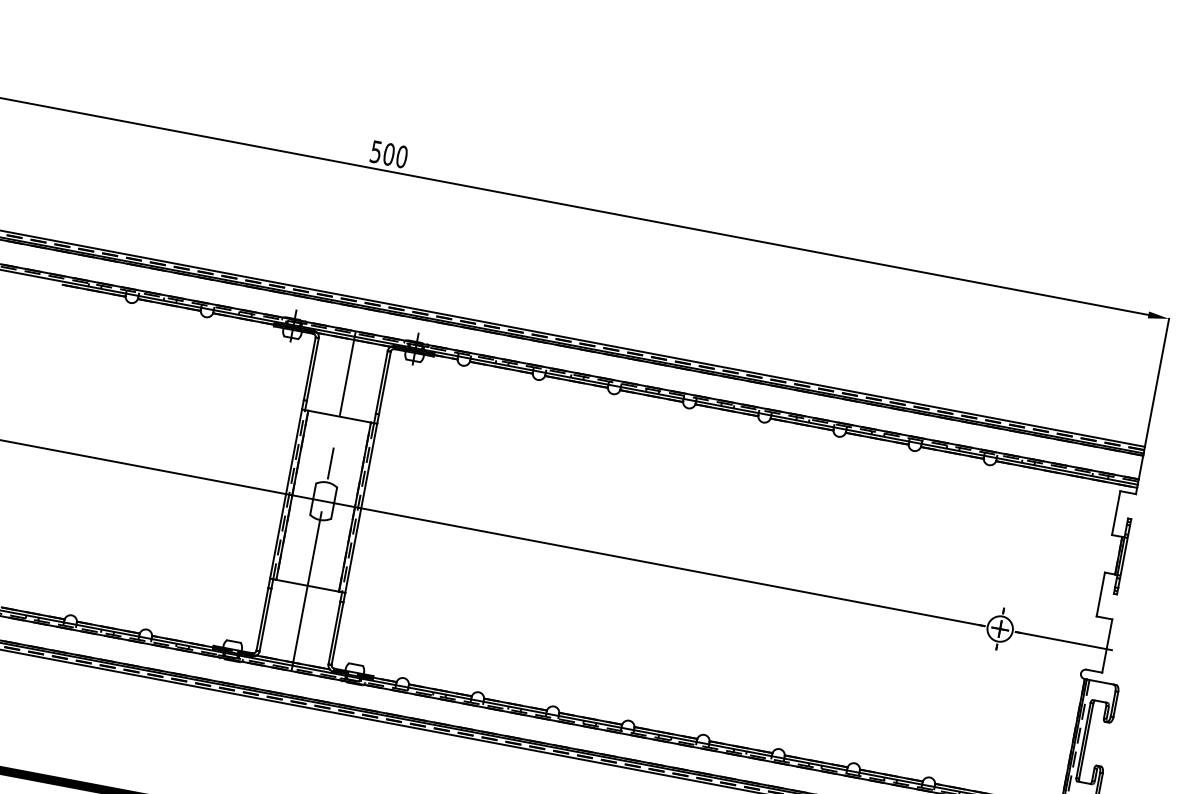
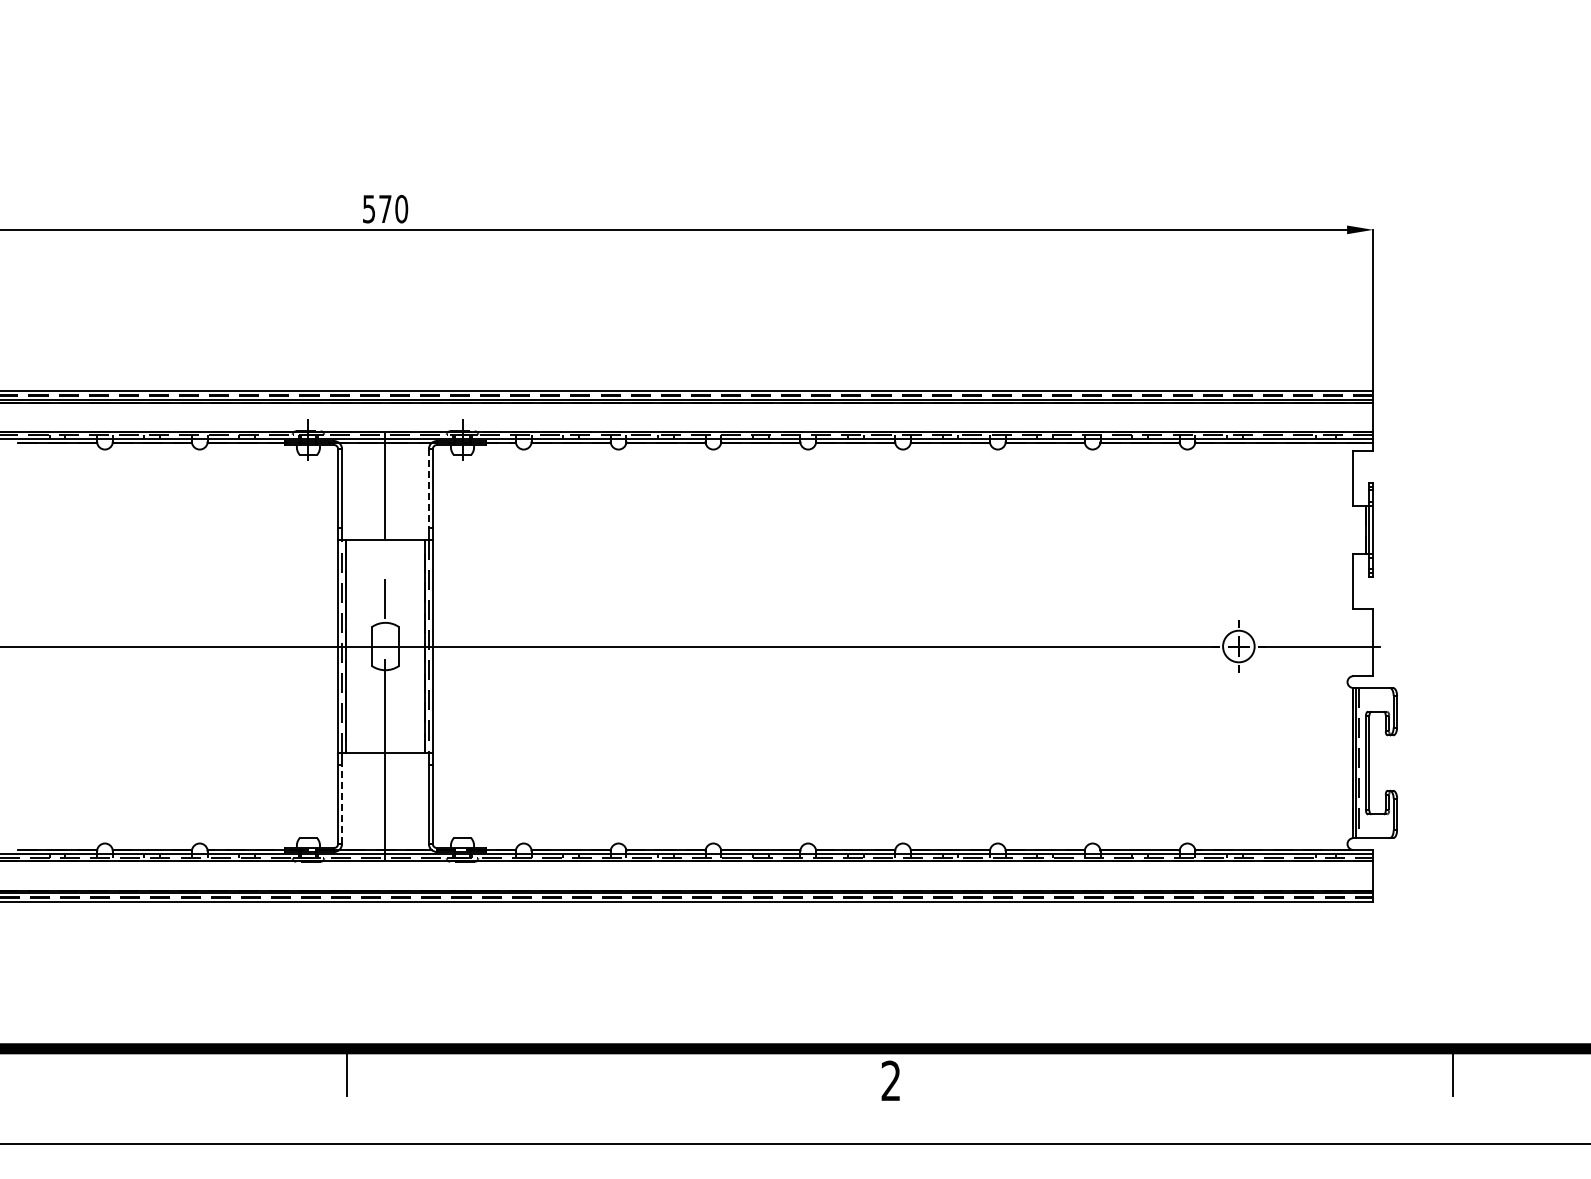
text: (389, 153) -> (385, 208), 500 -> 570
line: (381, 382) -> (428, 488), solid -> dashed
line: (265, 620) -> (342, 804), solid -> dashed

